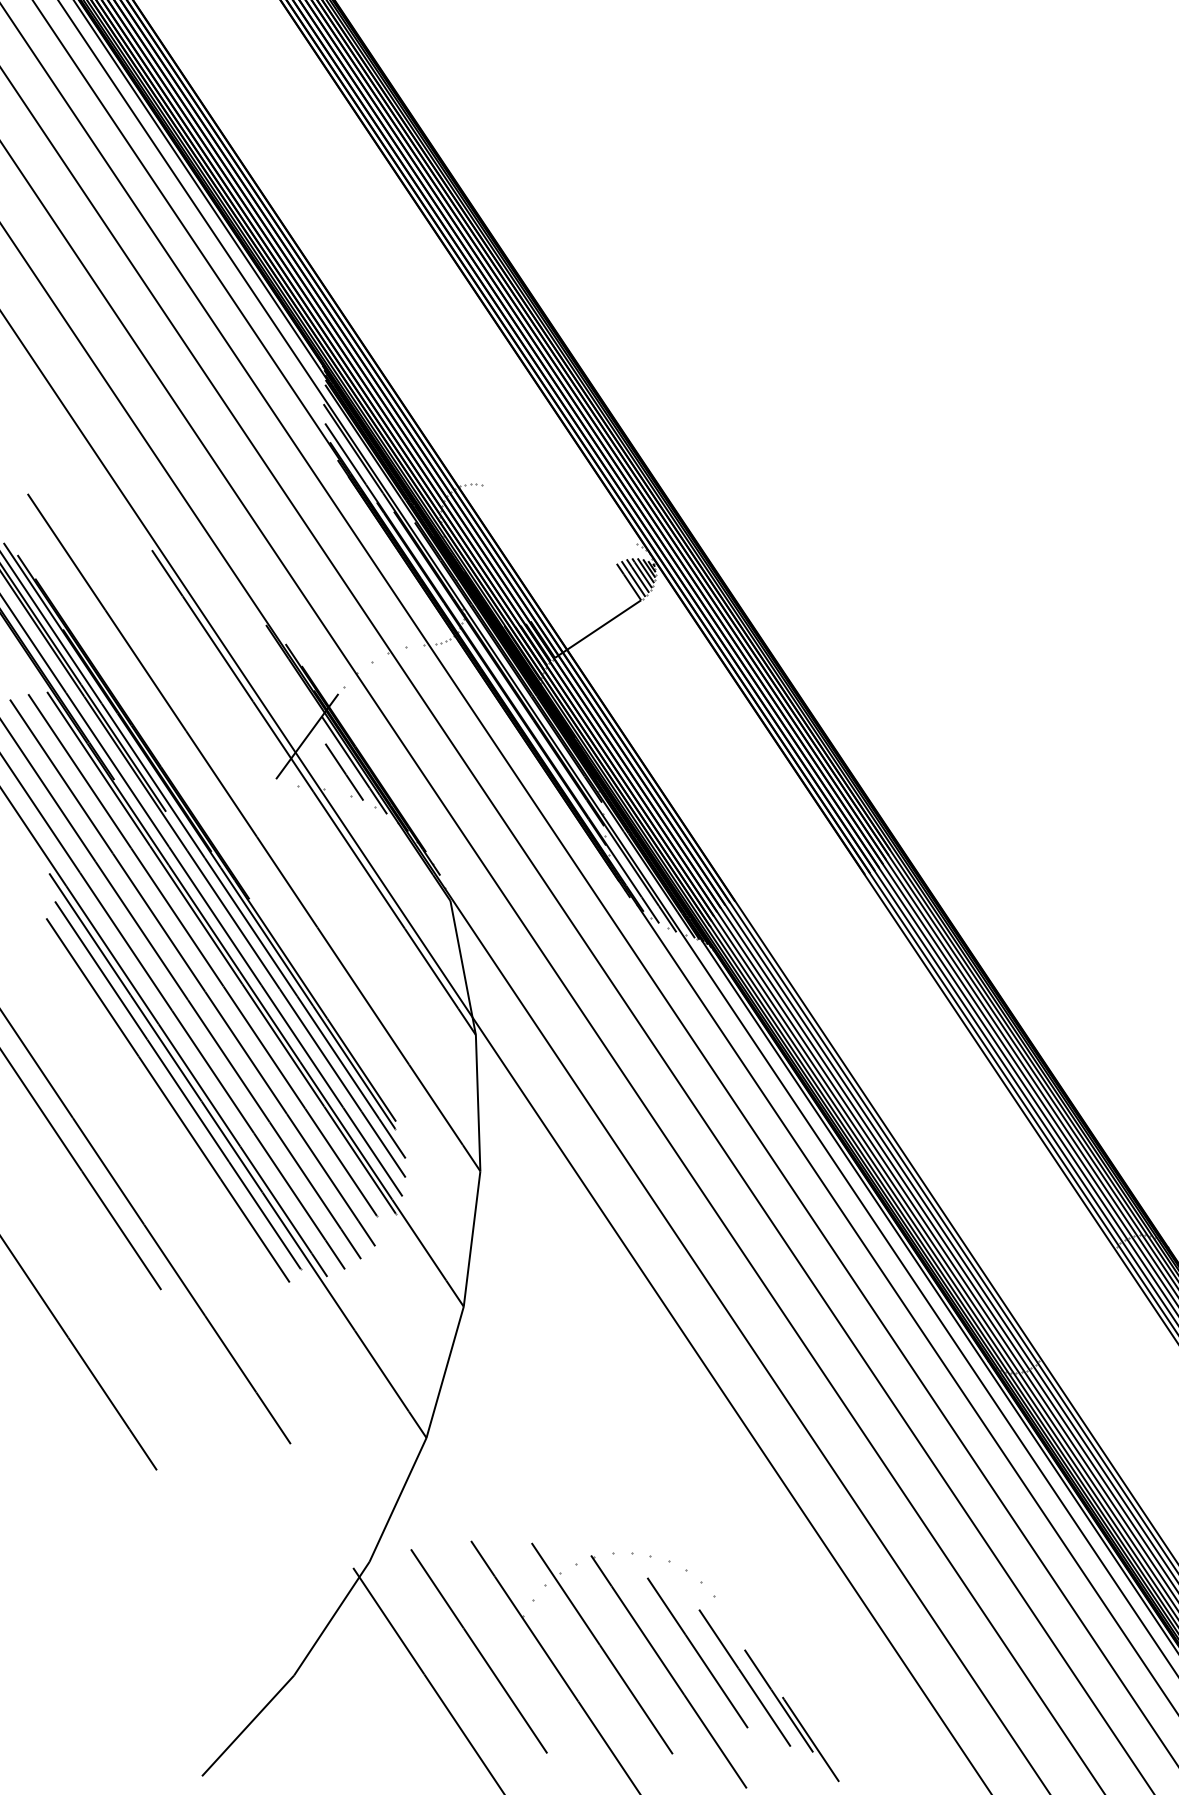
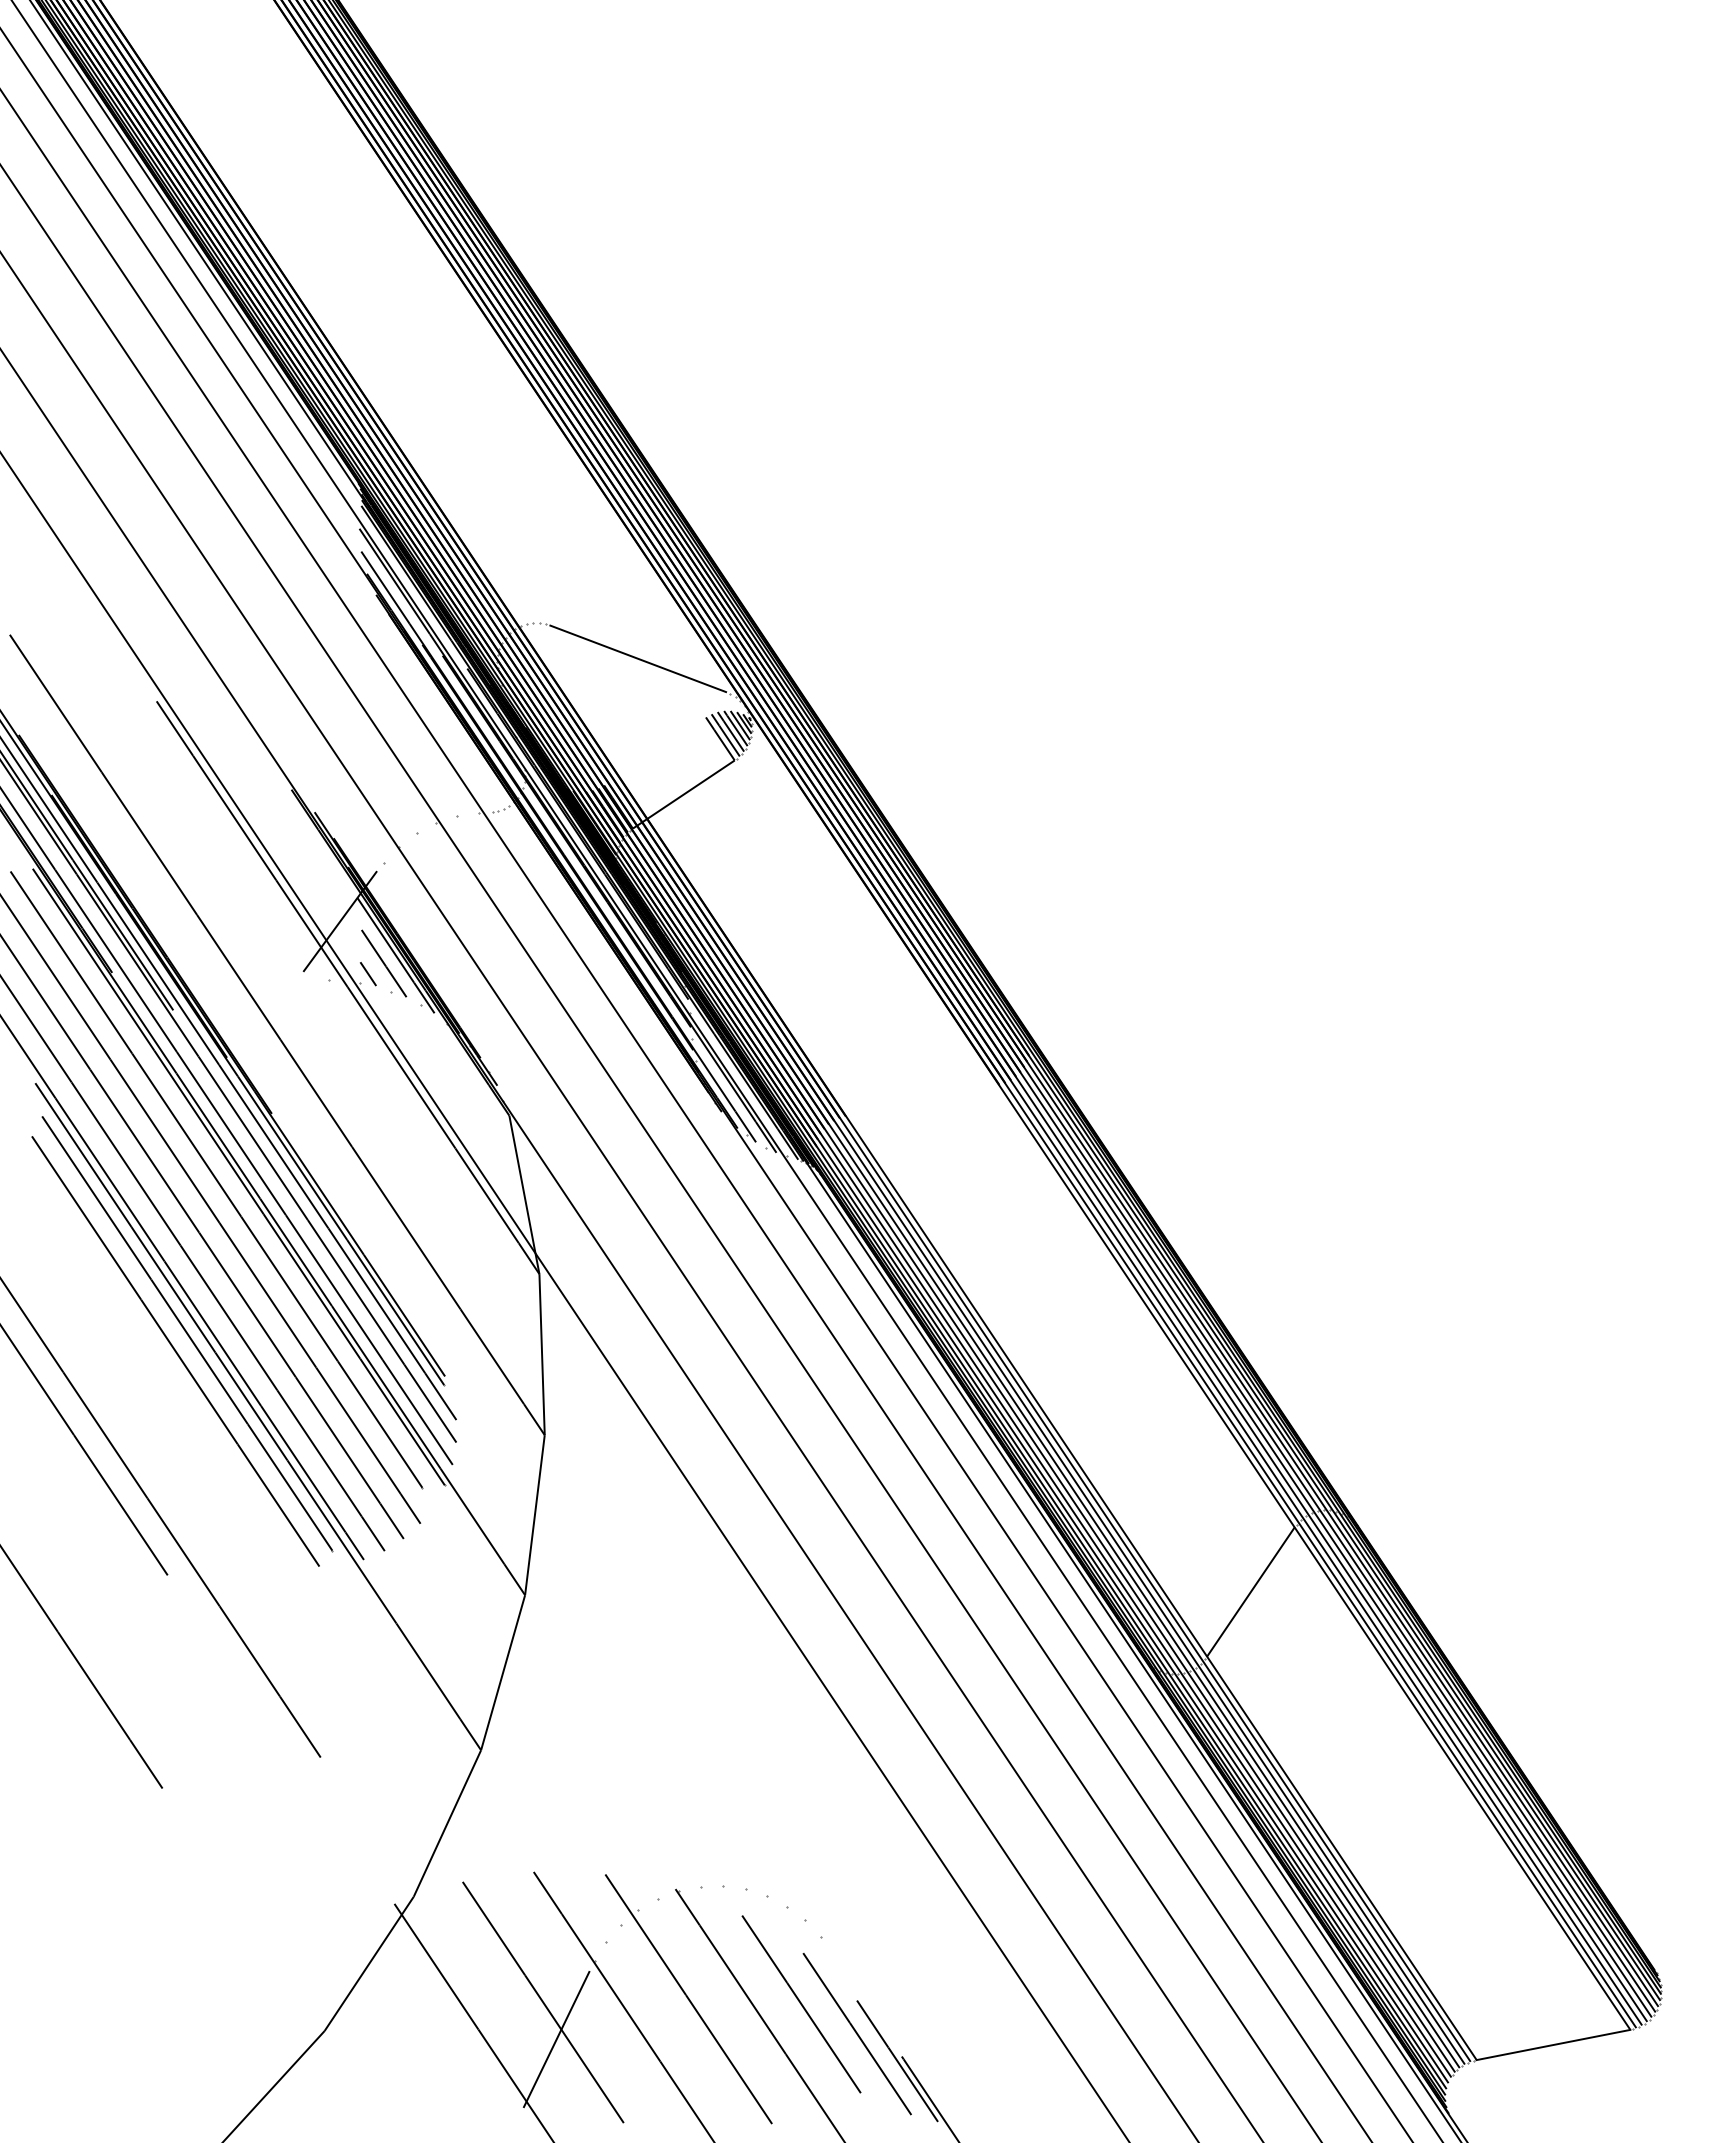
line: (558, 513) -> (637, 658), added
line: (331, 780) -> (368, 973), added
line: (1077, 1303) -> (1250, 1591), added
line: (490, 1682) -> (556, 2039), added

